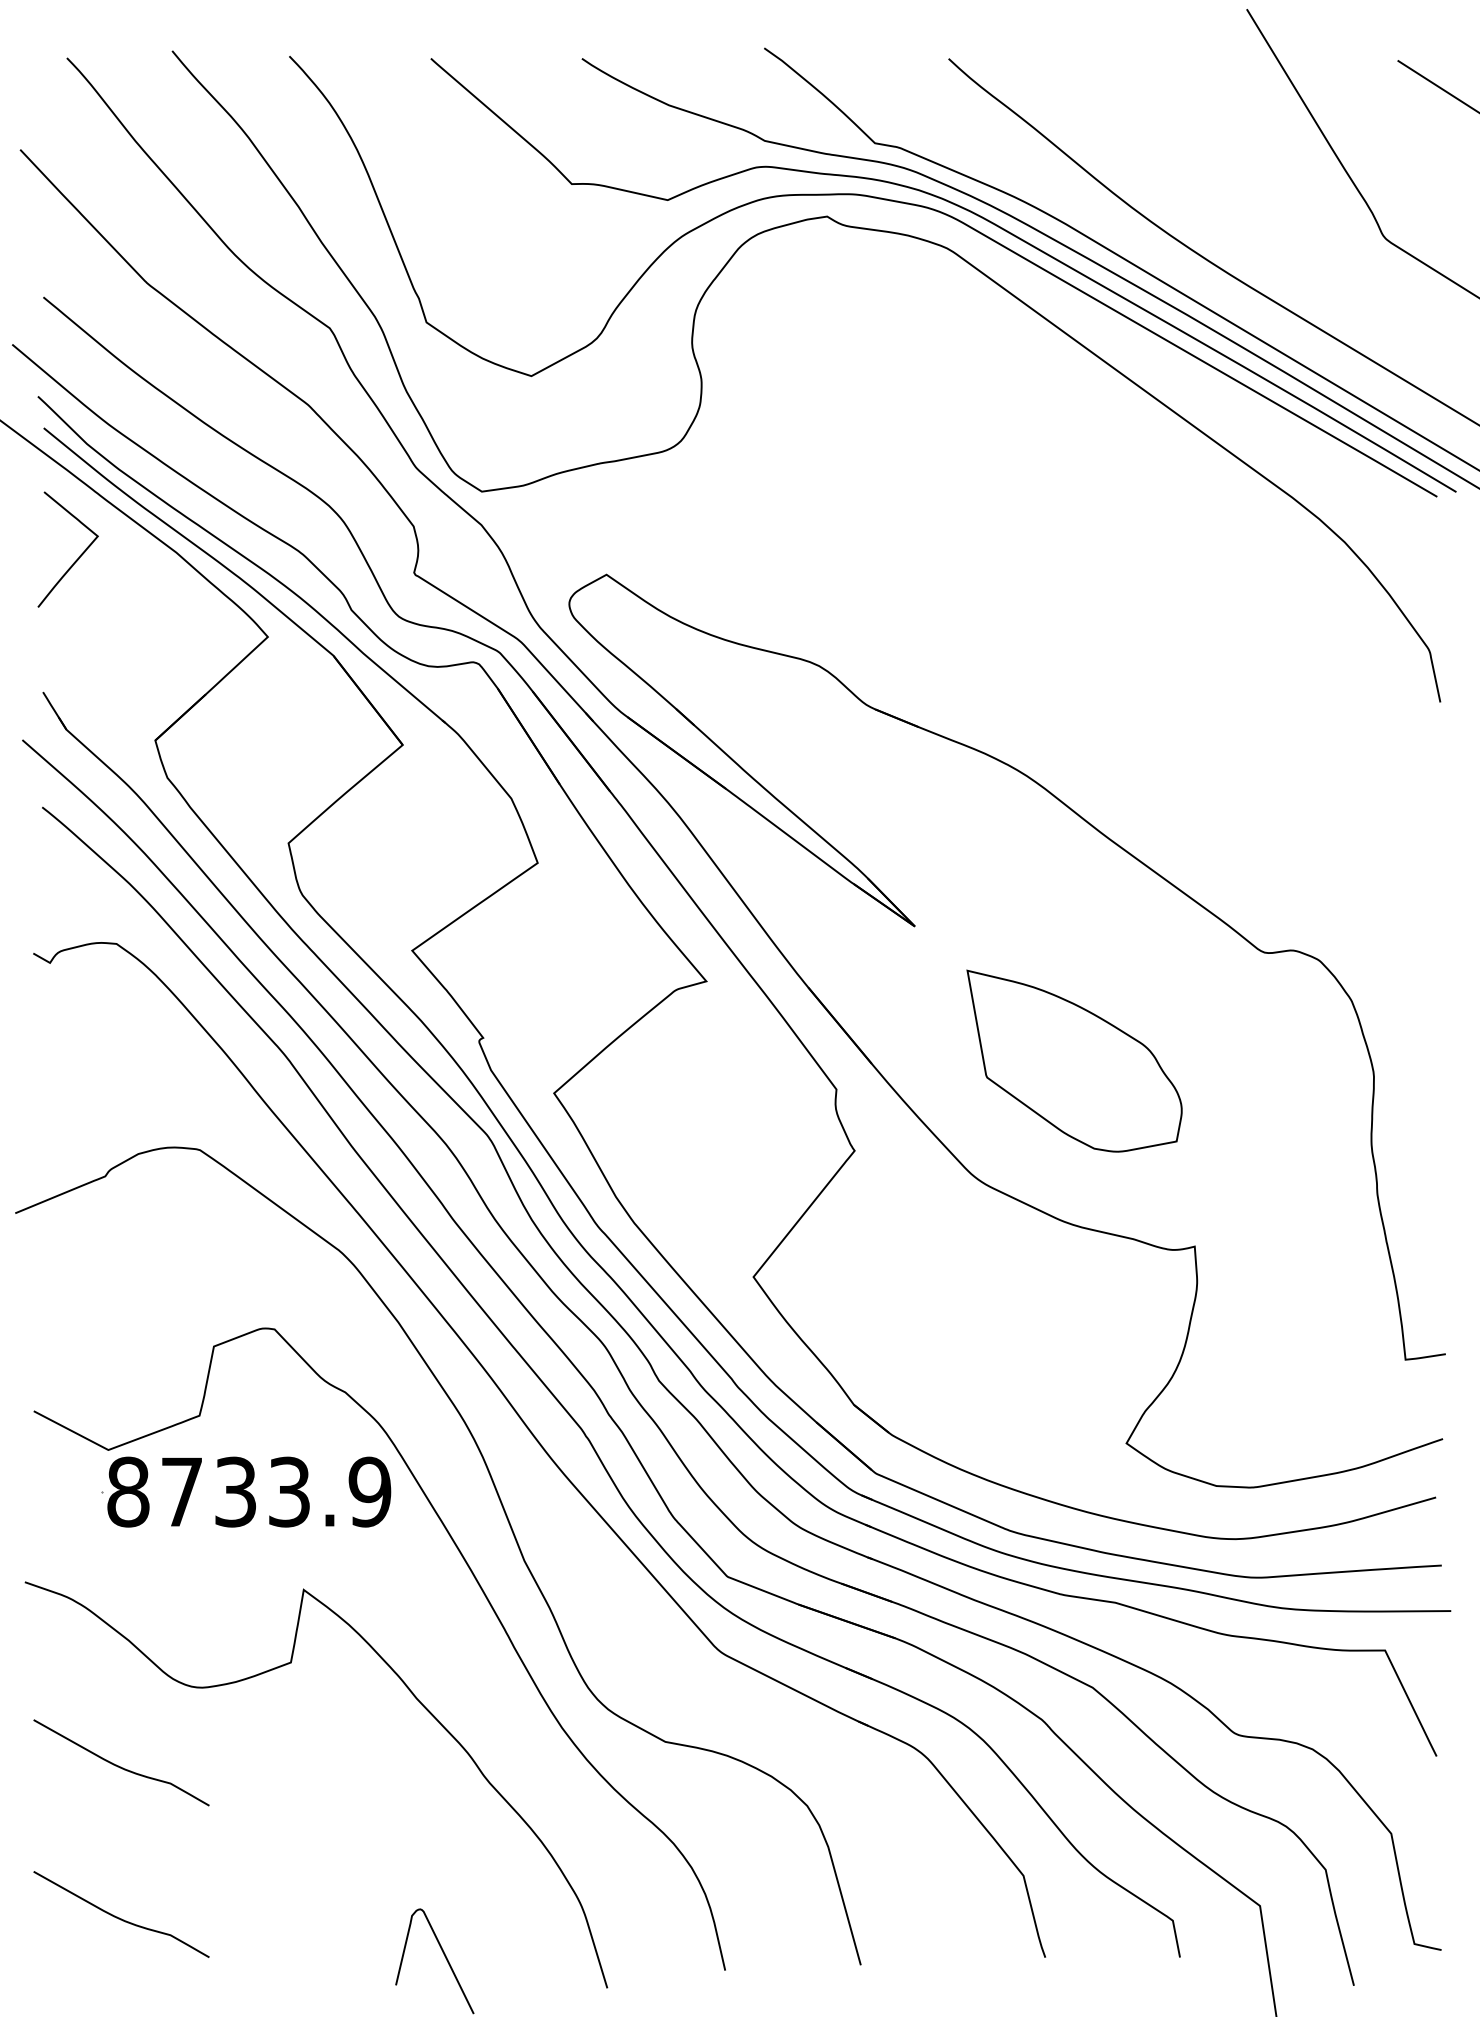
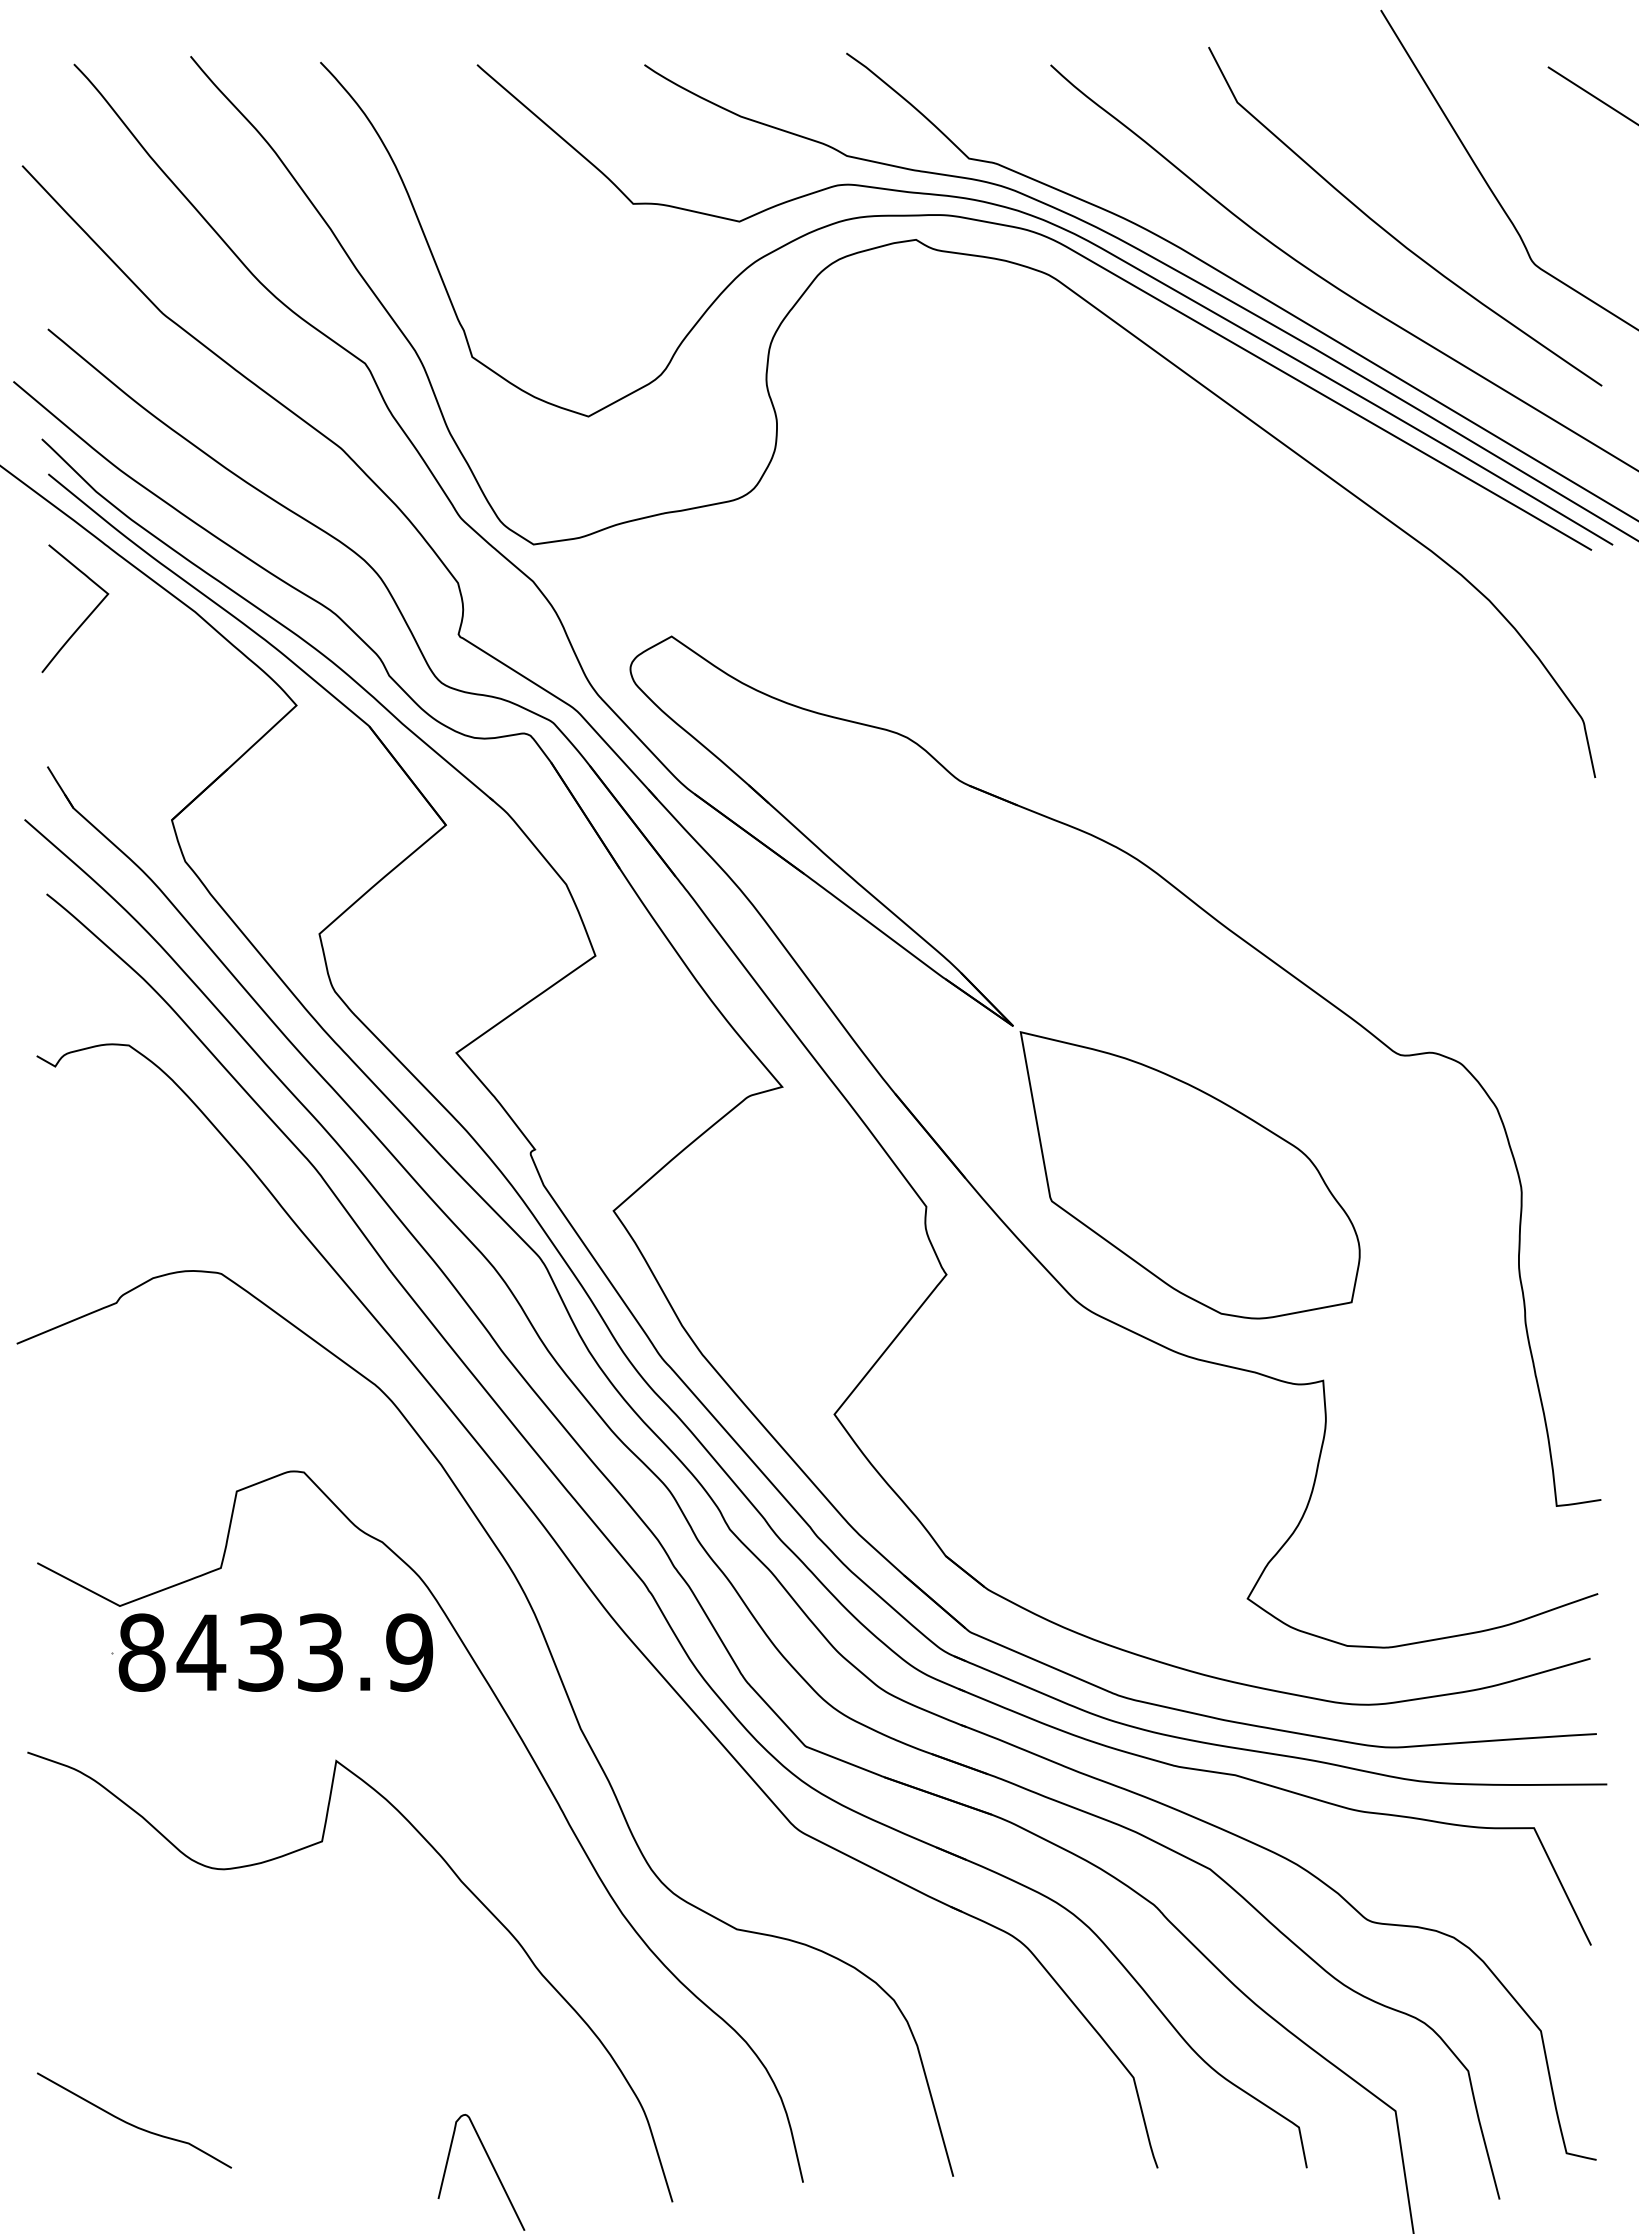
curve: (1254, 209) -> (1389, 232), added
part: (1074, 1061) -> (1189, 1175), size x1.43
text: (182, 1491) -> (201, 1652), 8733.9 -> 8433.9
curve: (120, 1766) -> (133, 1956), removed

